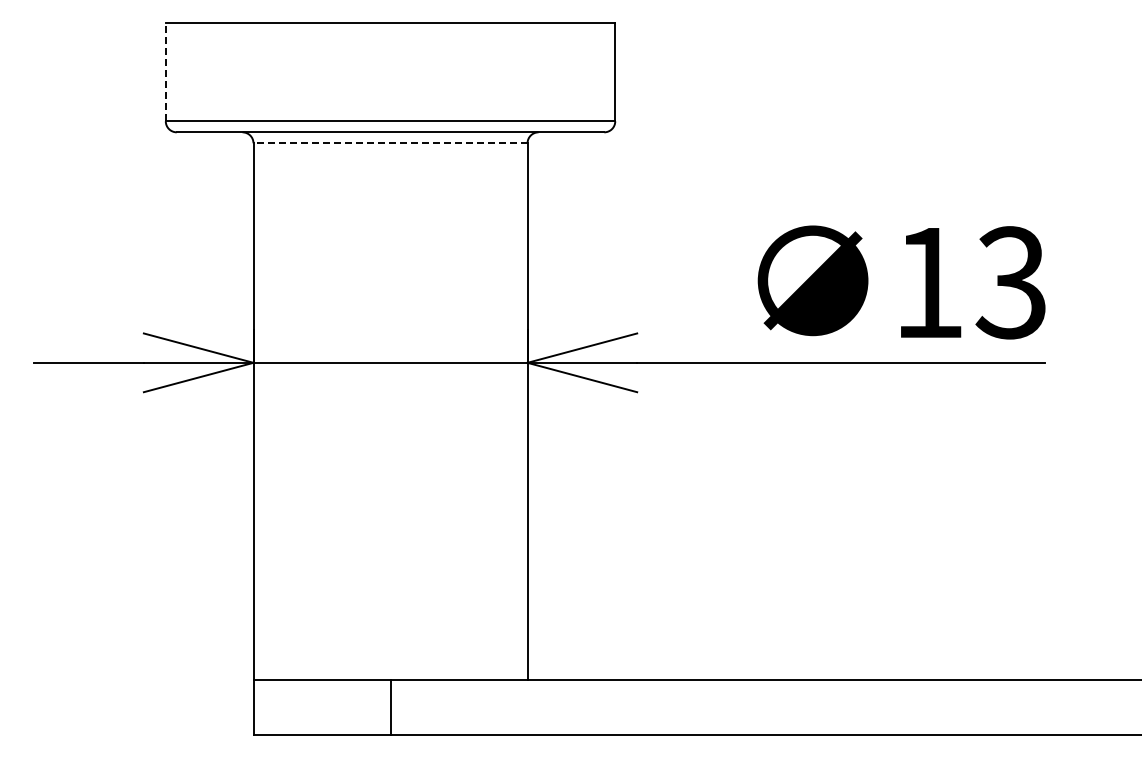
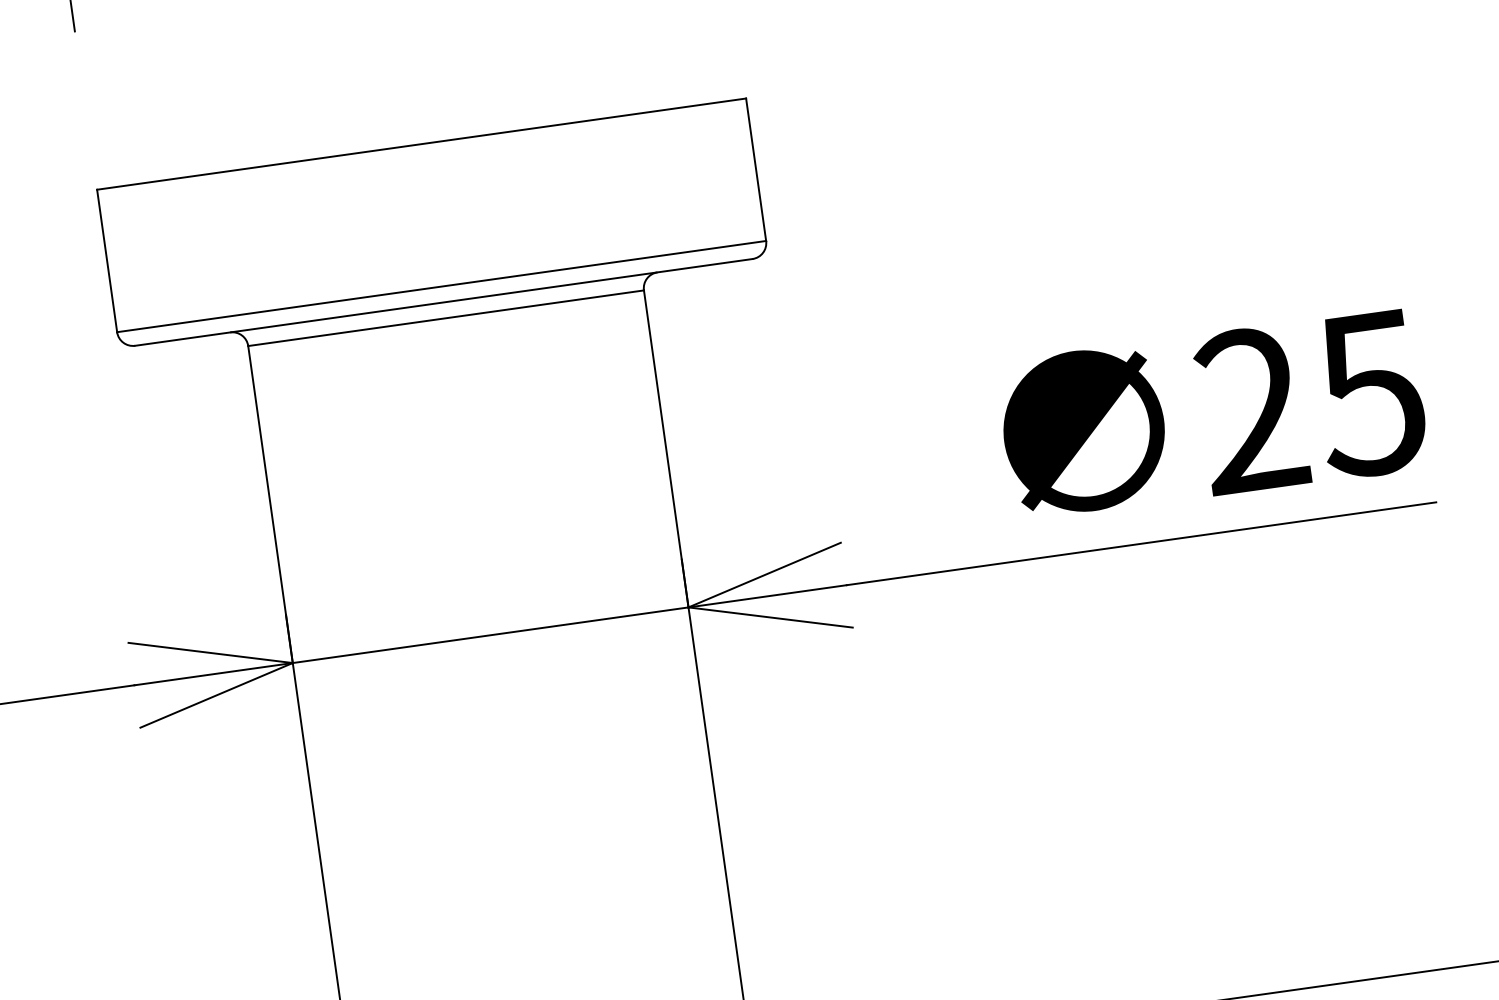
line: (165, 71) -> (106, 260), dashed -> solid
line: (390, 143) -> (446, 318), dashed -> solid
text: (969, 282) -> (1310, 401), 13 -> 25

